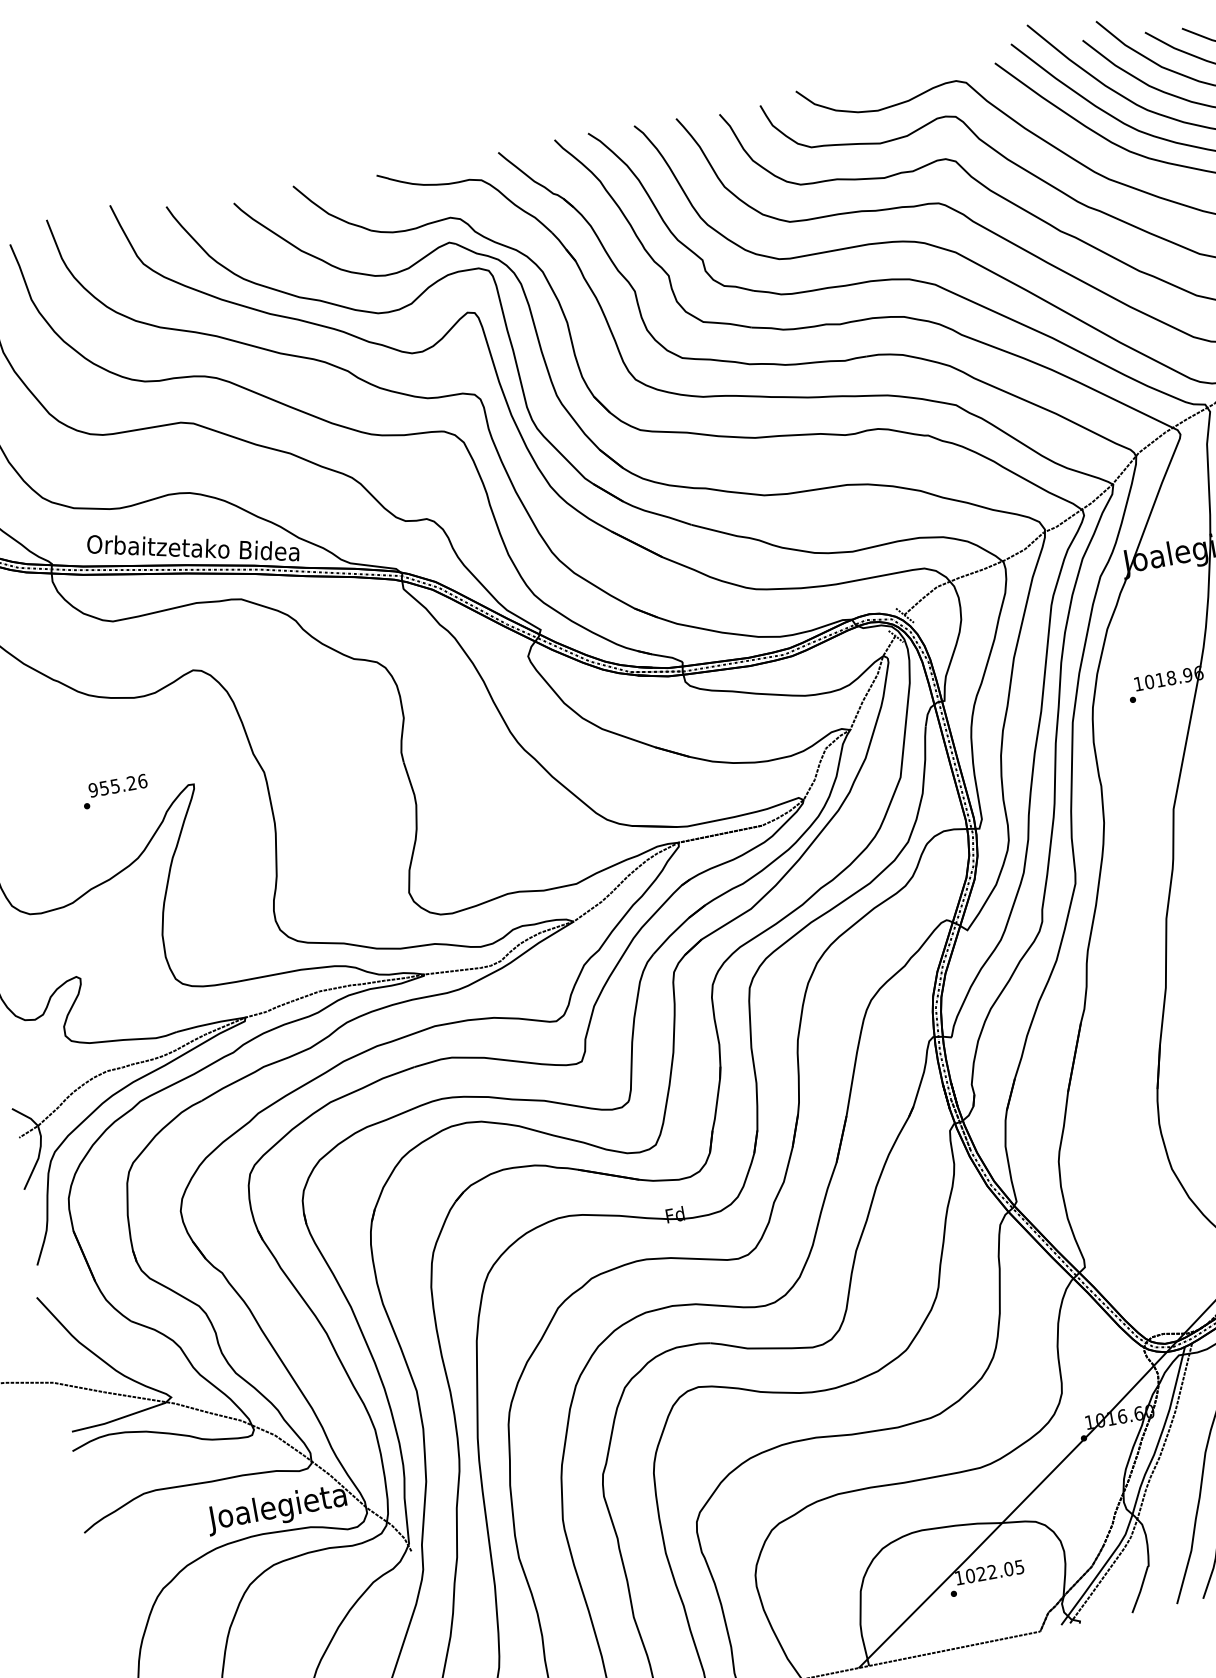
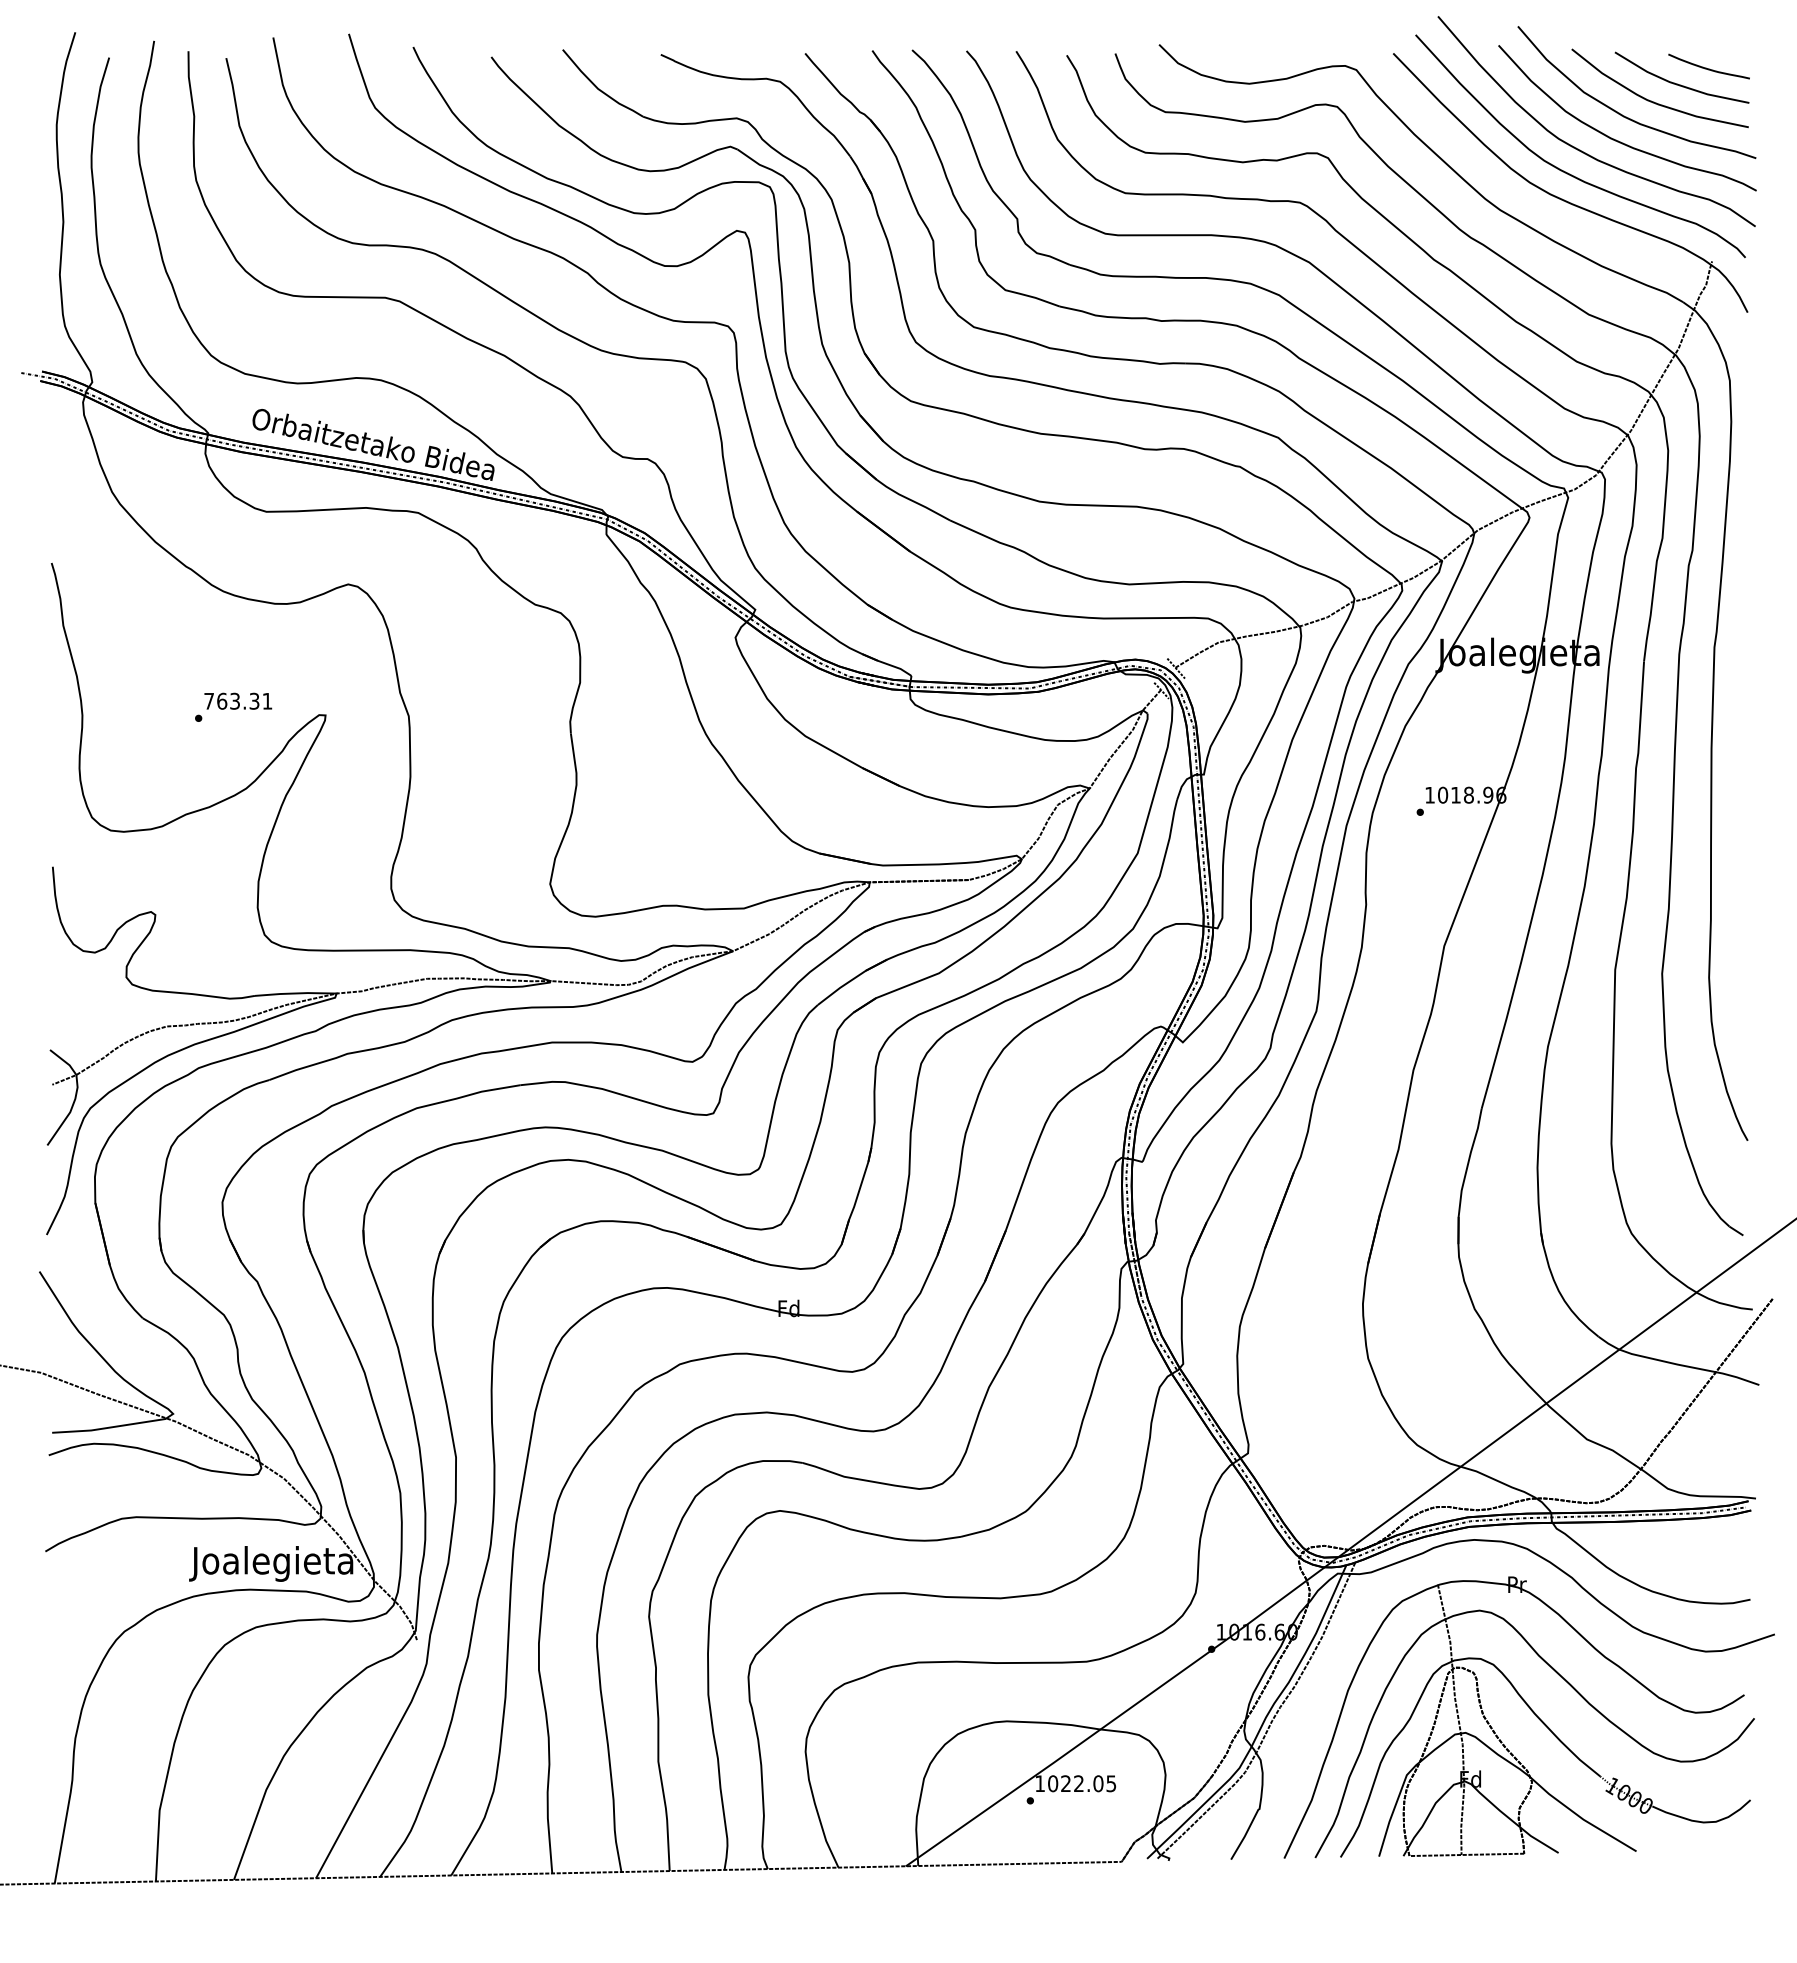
text: (118, 785) -> (238, 700), 955.26 -> 763.31

